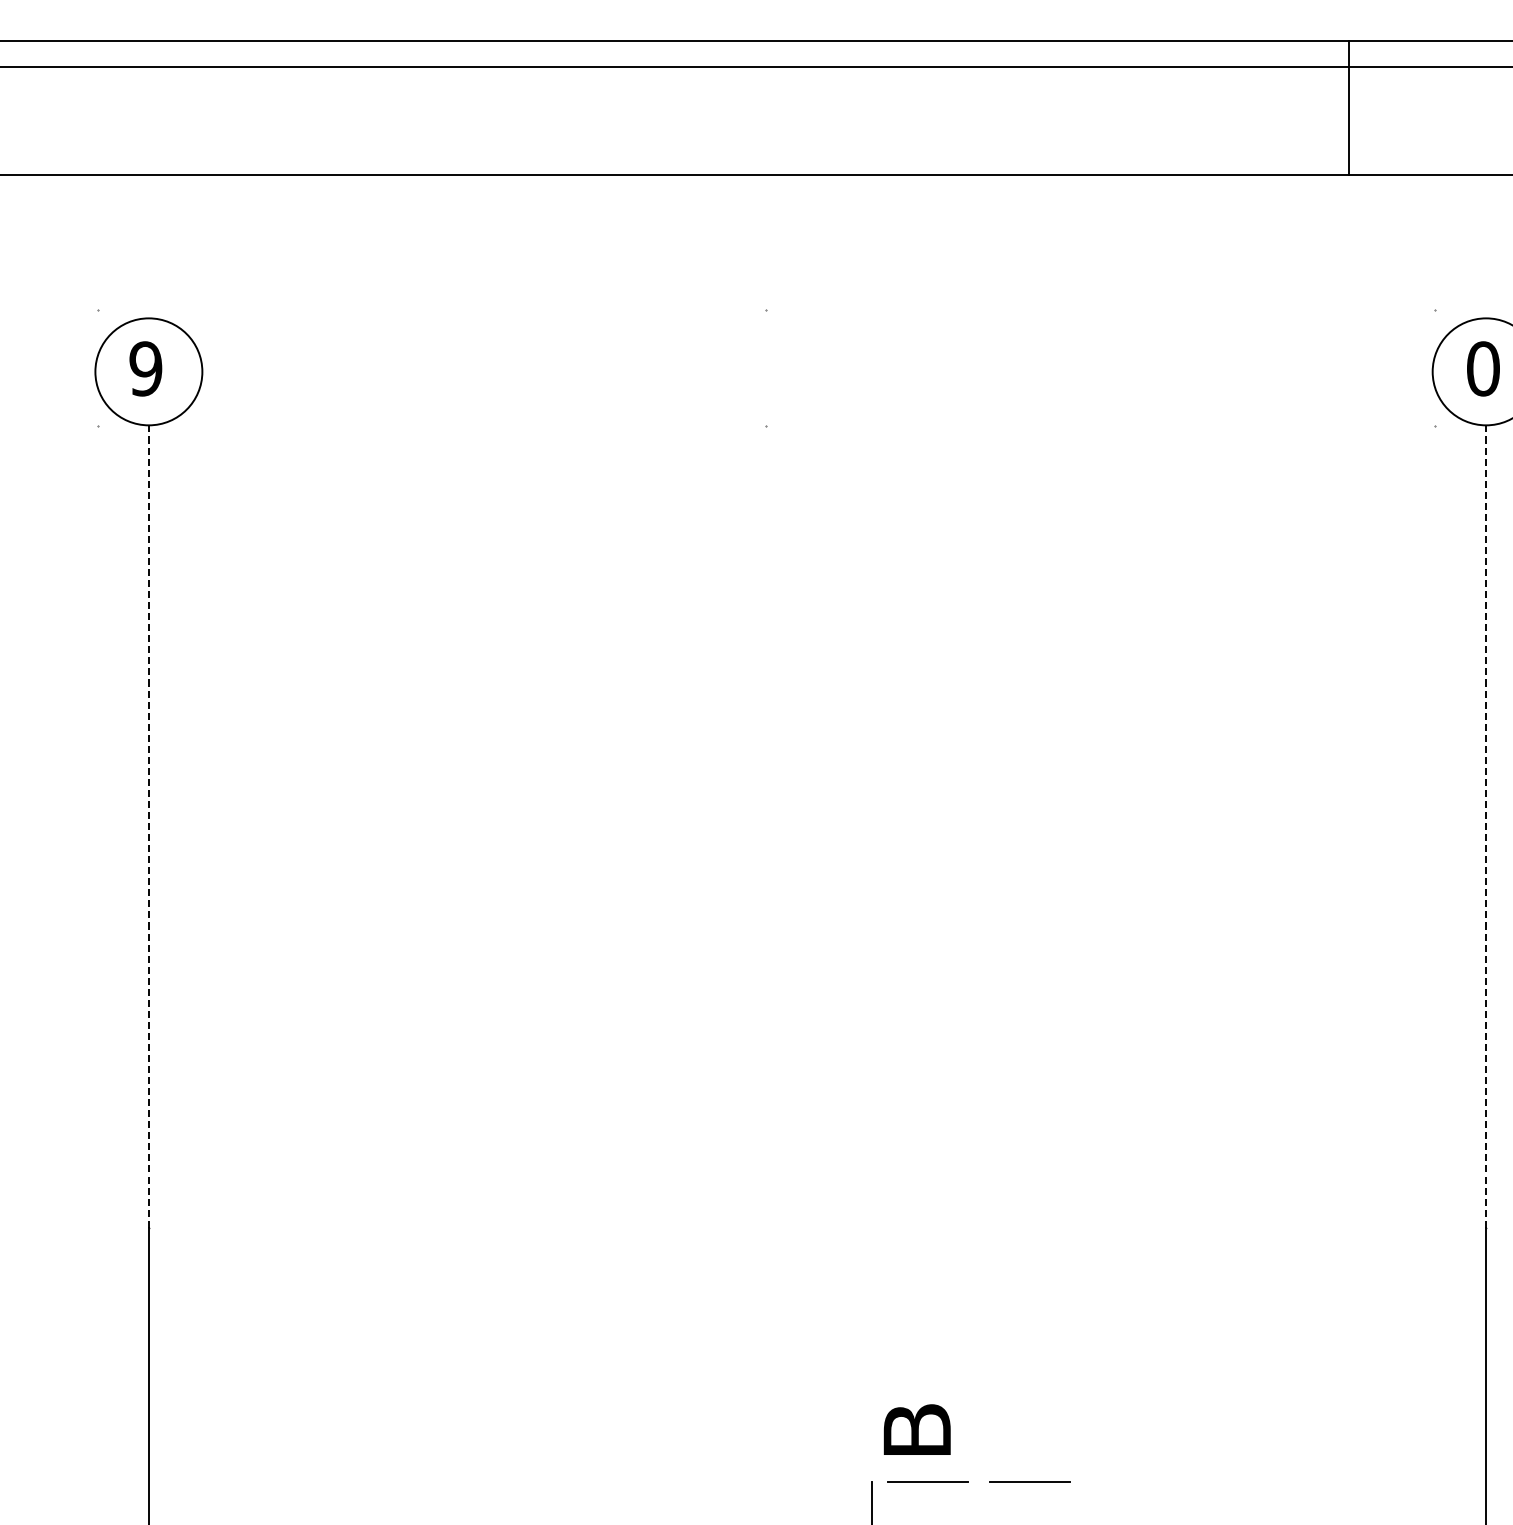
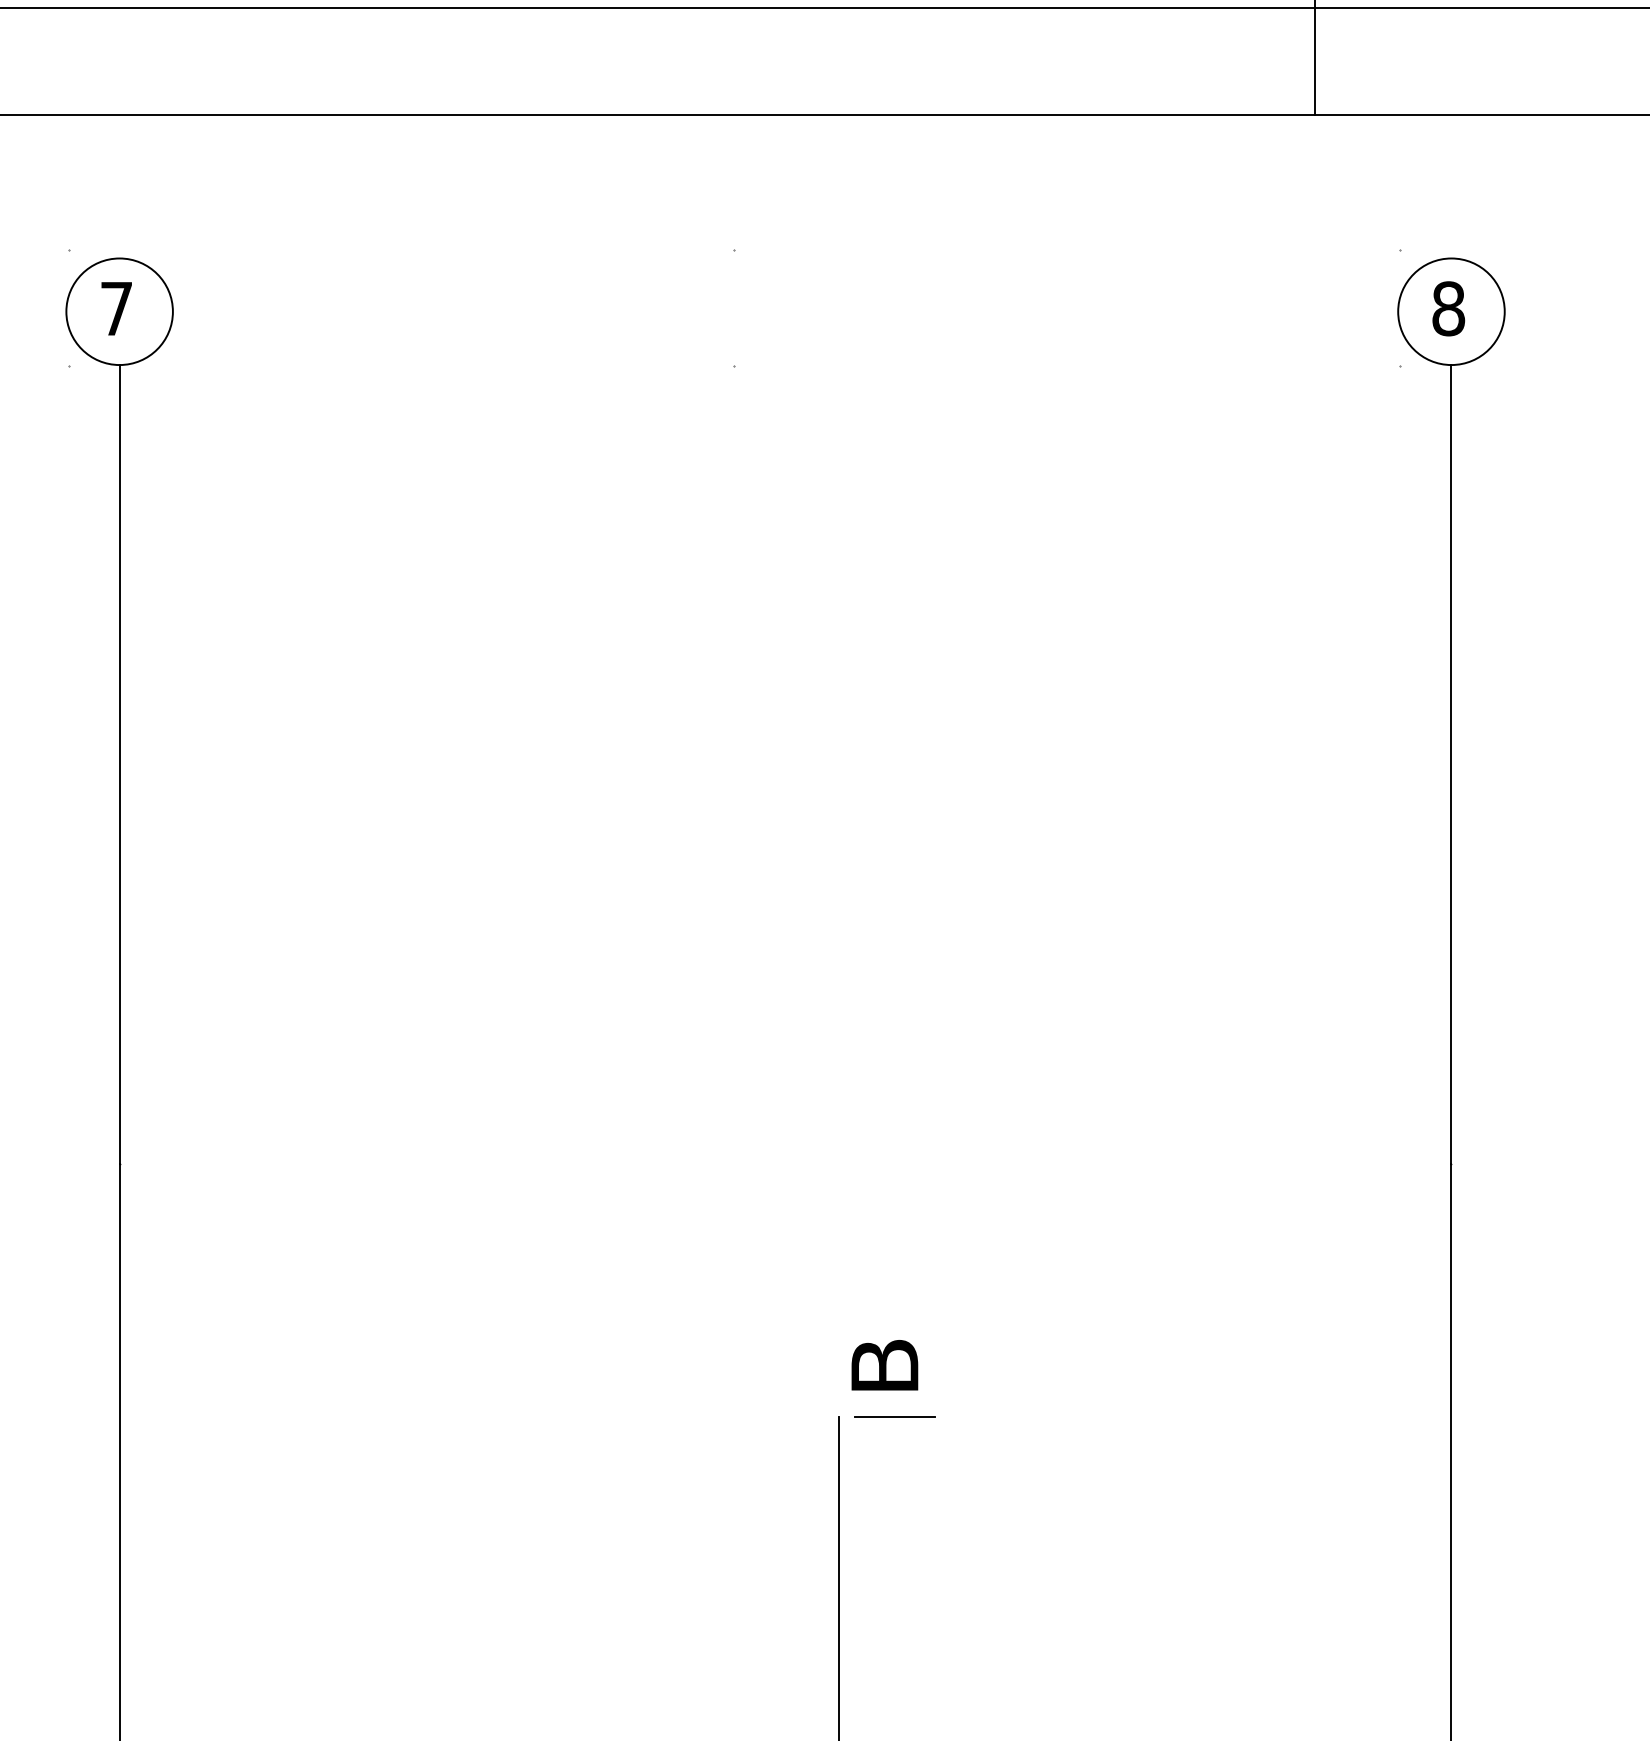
text: (145, 368) -> (116, 308), 9 -> 7
text: (1483, 368) -> (1448, 308), 0 -> 8
line: (148, 826) -> (119, 764), dashed -> solid
line: (1486, 826) -> (1451, 764), dashed -> solid
line: (1029, 1481) -> (996, 1416), removed

